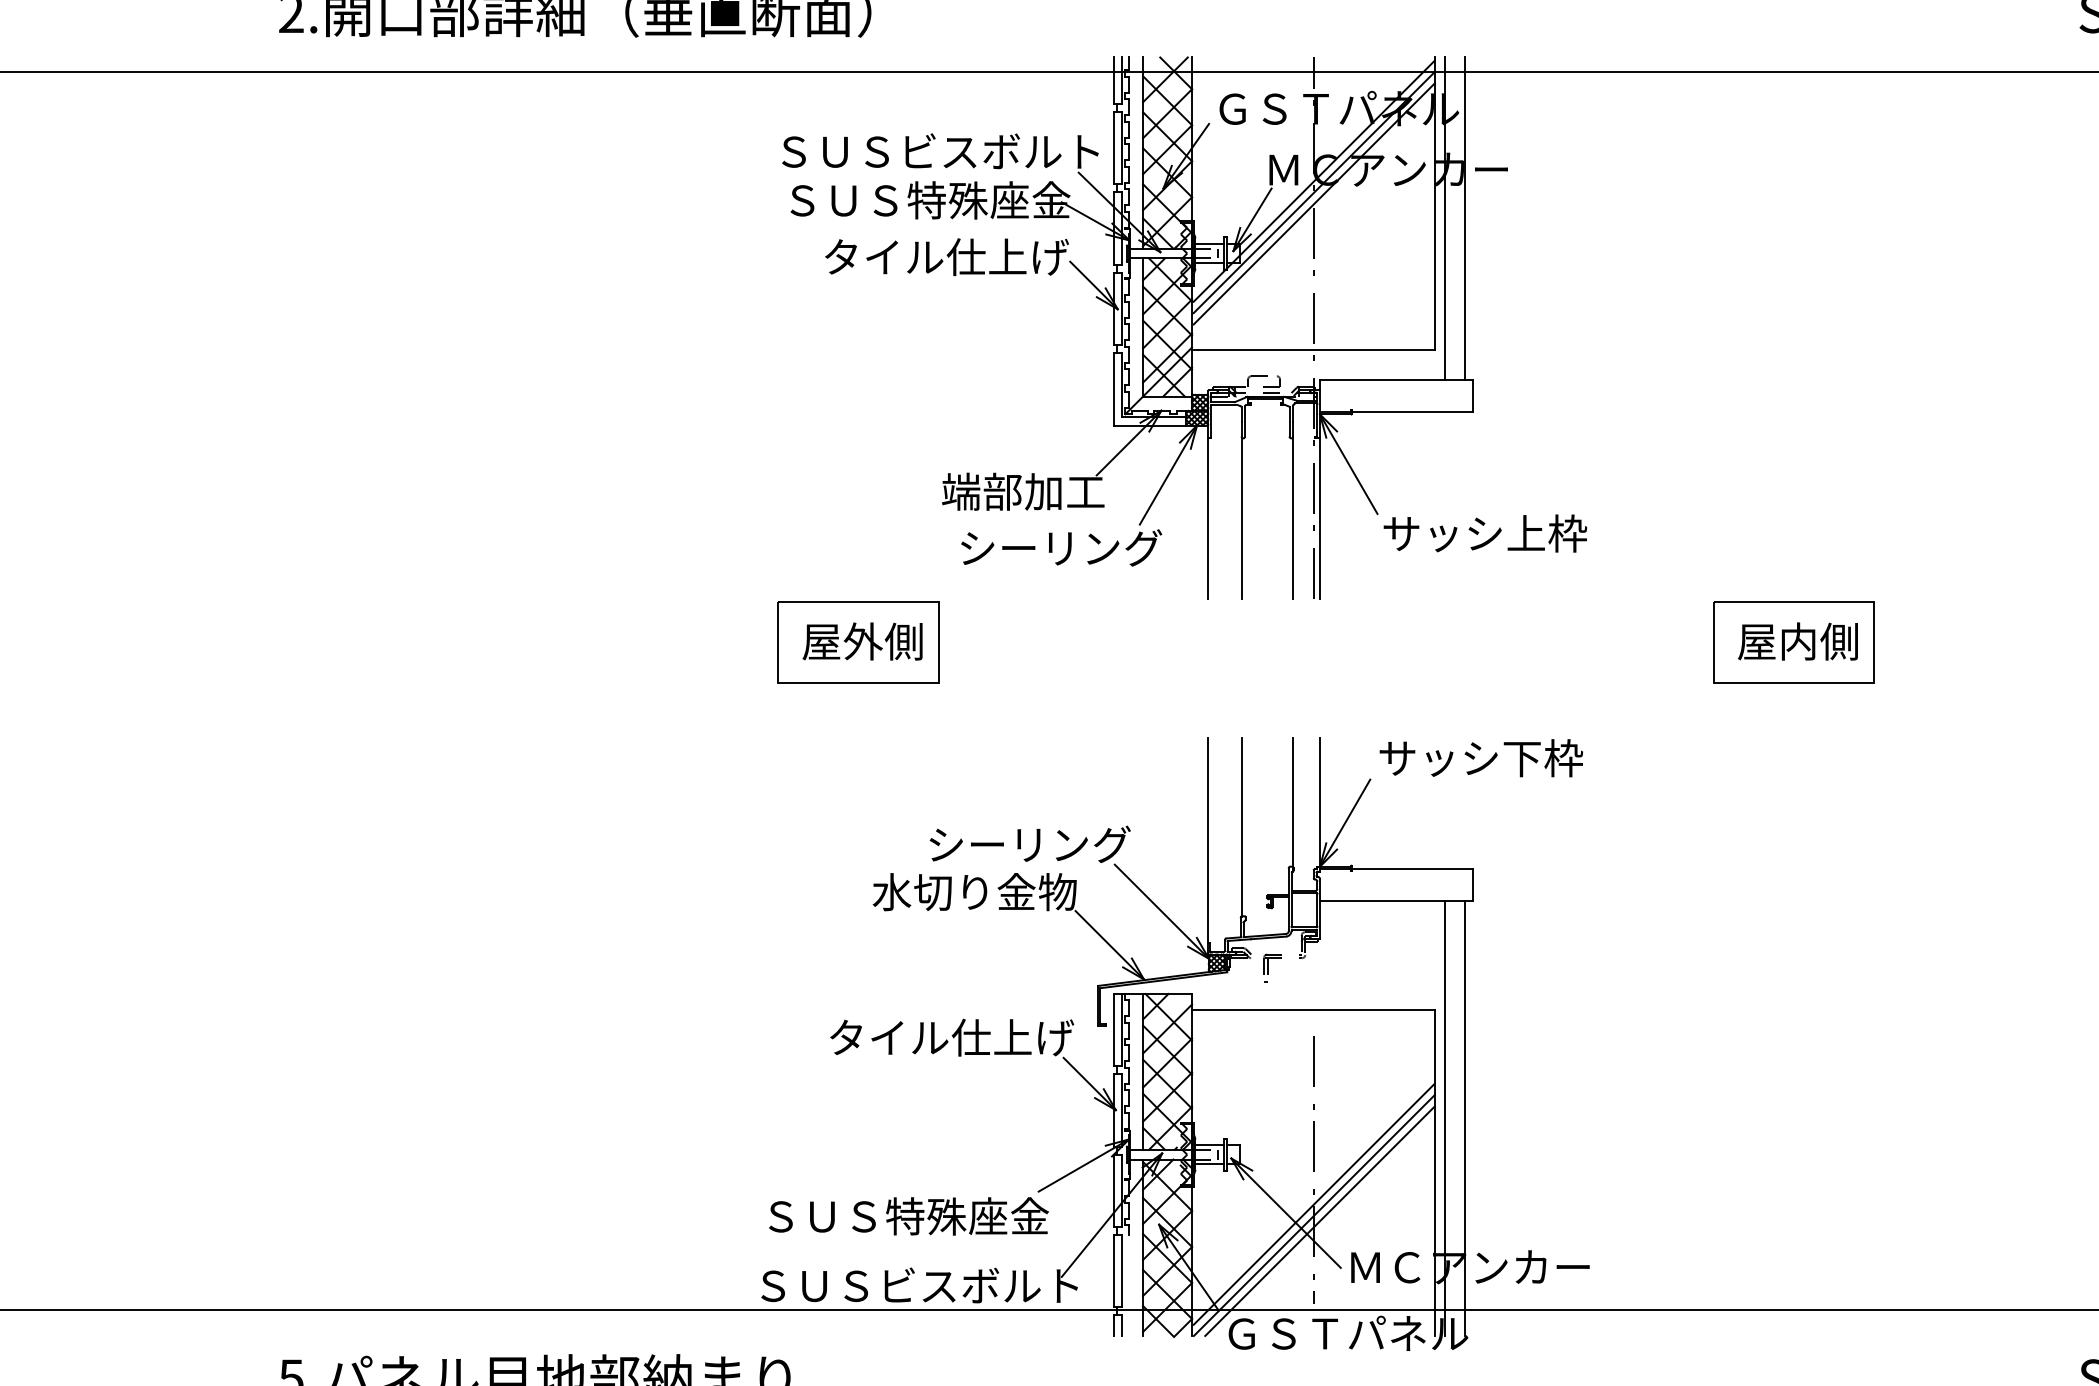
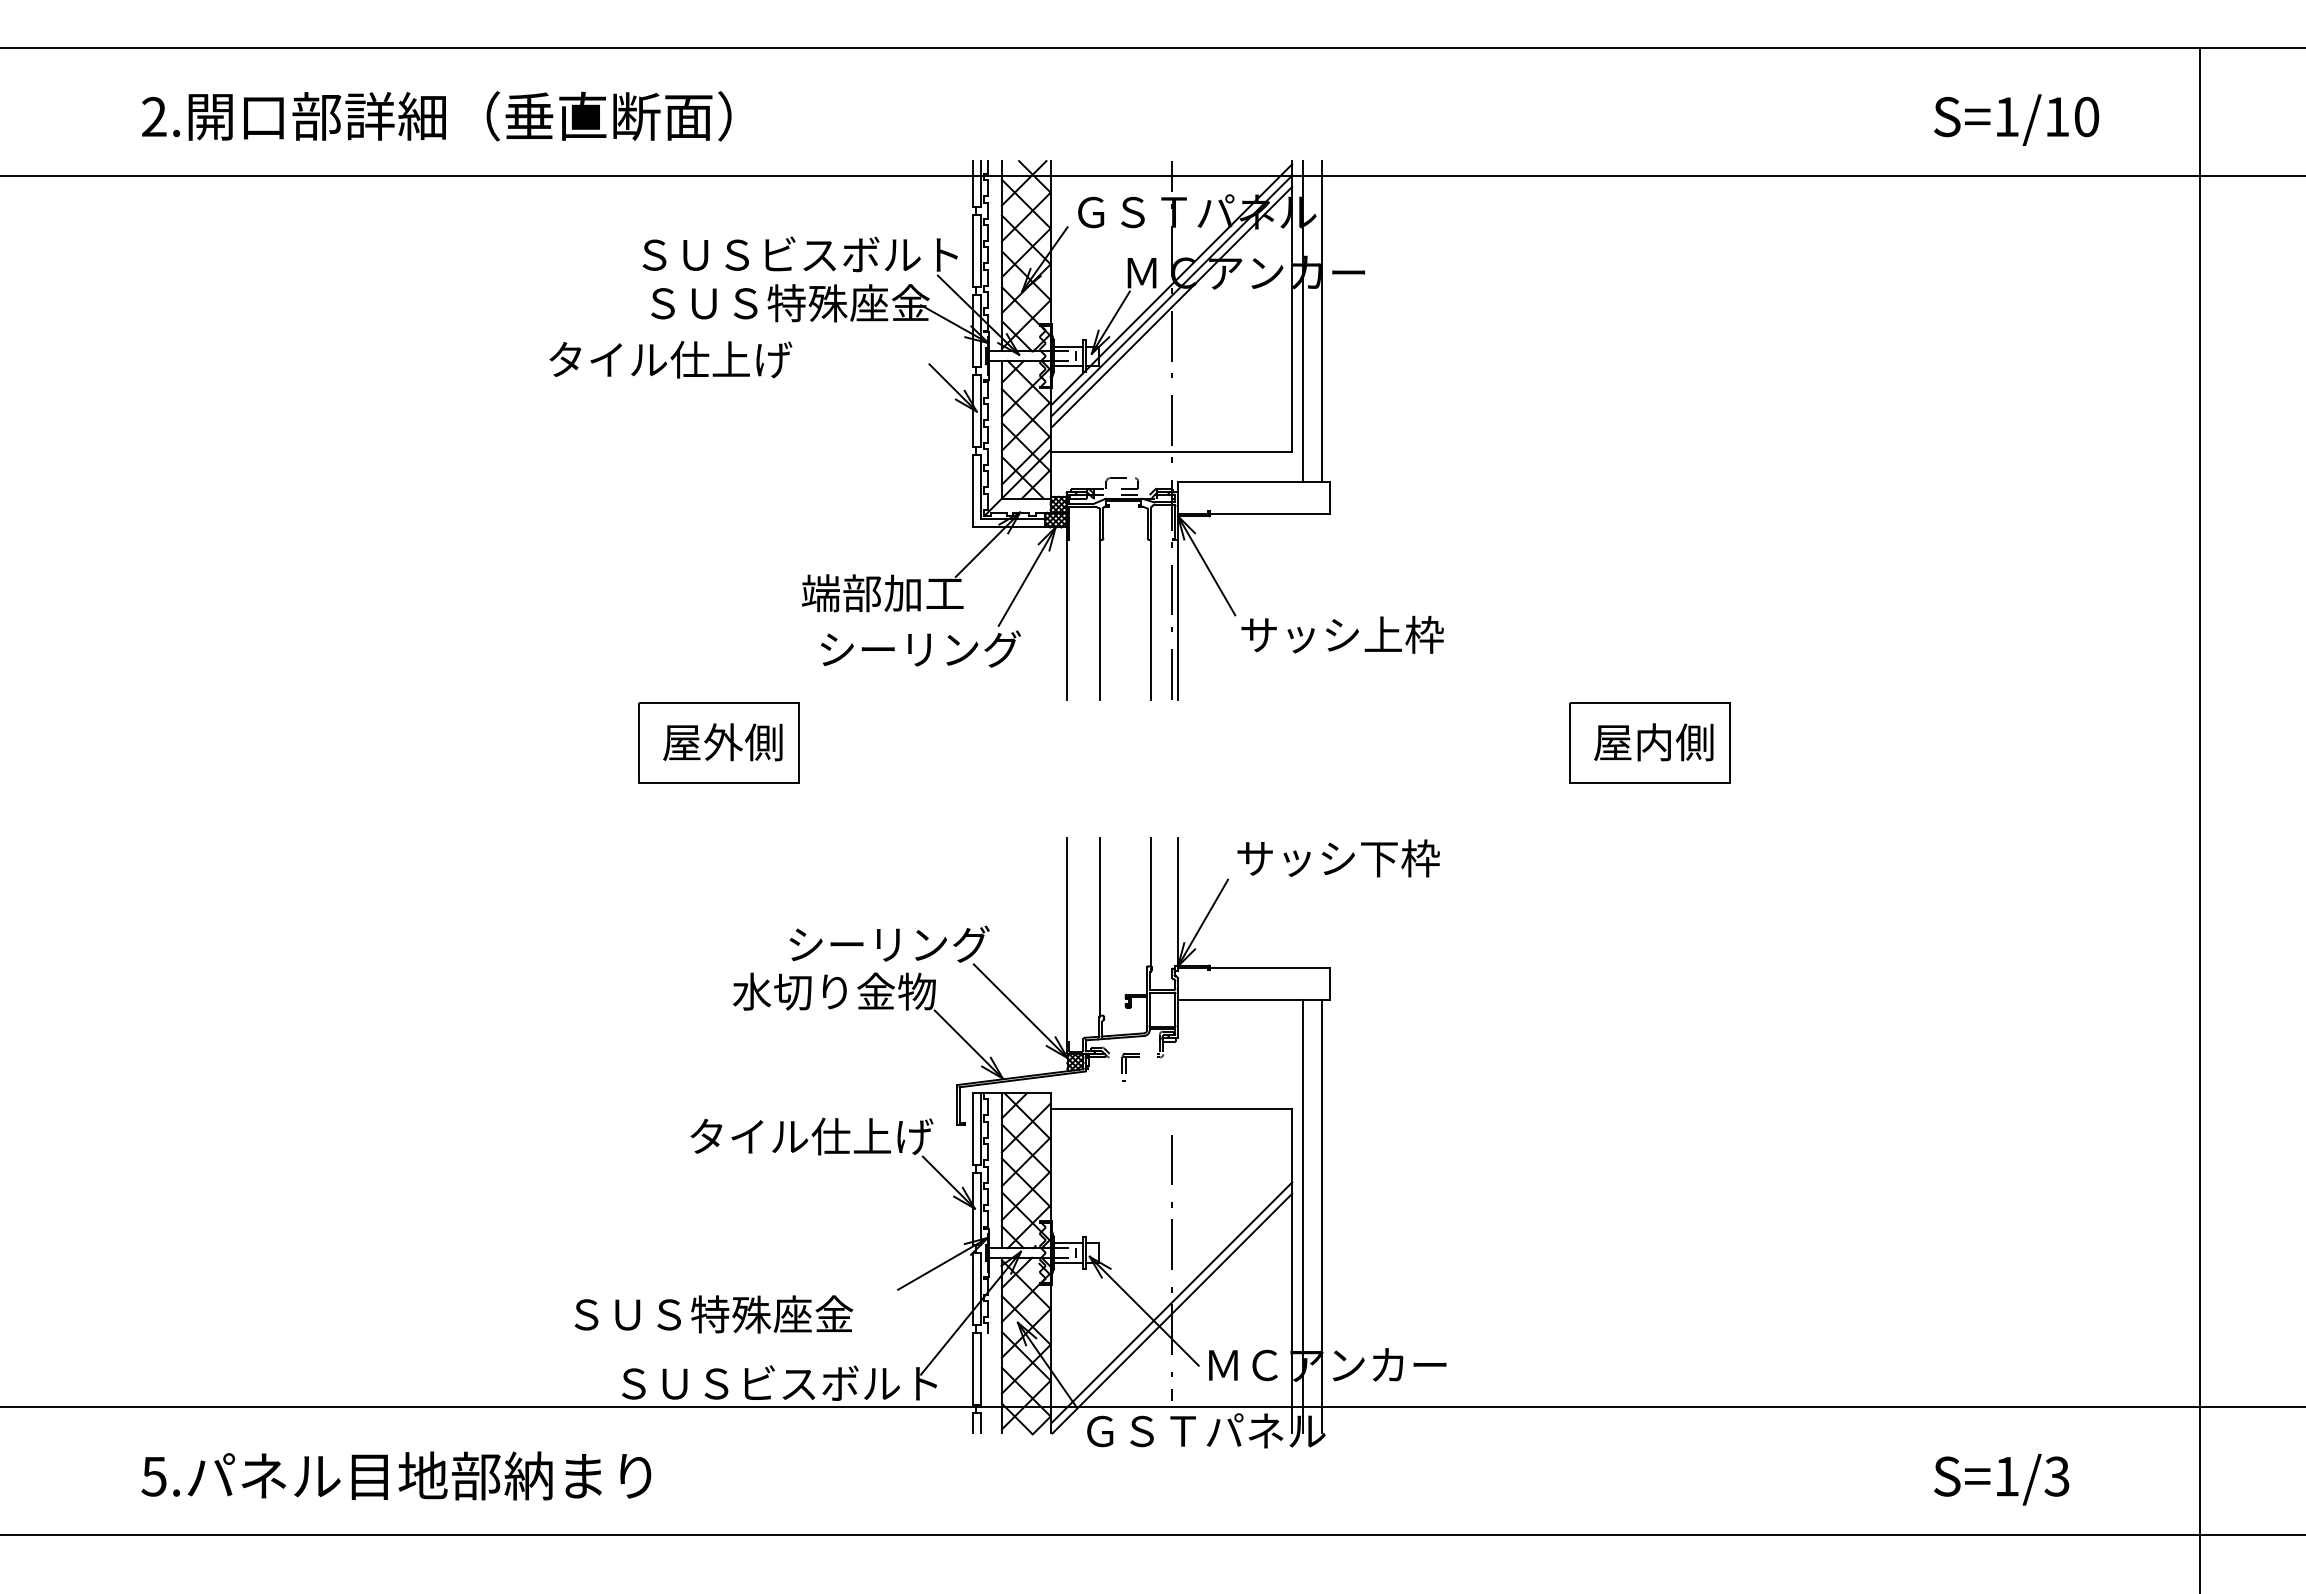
text: (946, 256) -> (670, 359), moved
text: (908, 1216) -> (713, 1314), moved
line: (1319, 1221) -> (1177, 1319), removed

